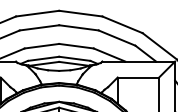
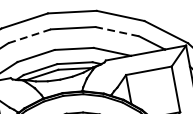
line: (39, 27) -> (29, 35), solid -> dashed
line: (117, 38) -> (117, 32), solid -> dashed

